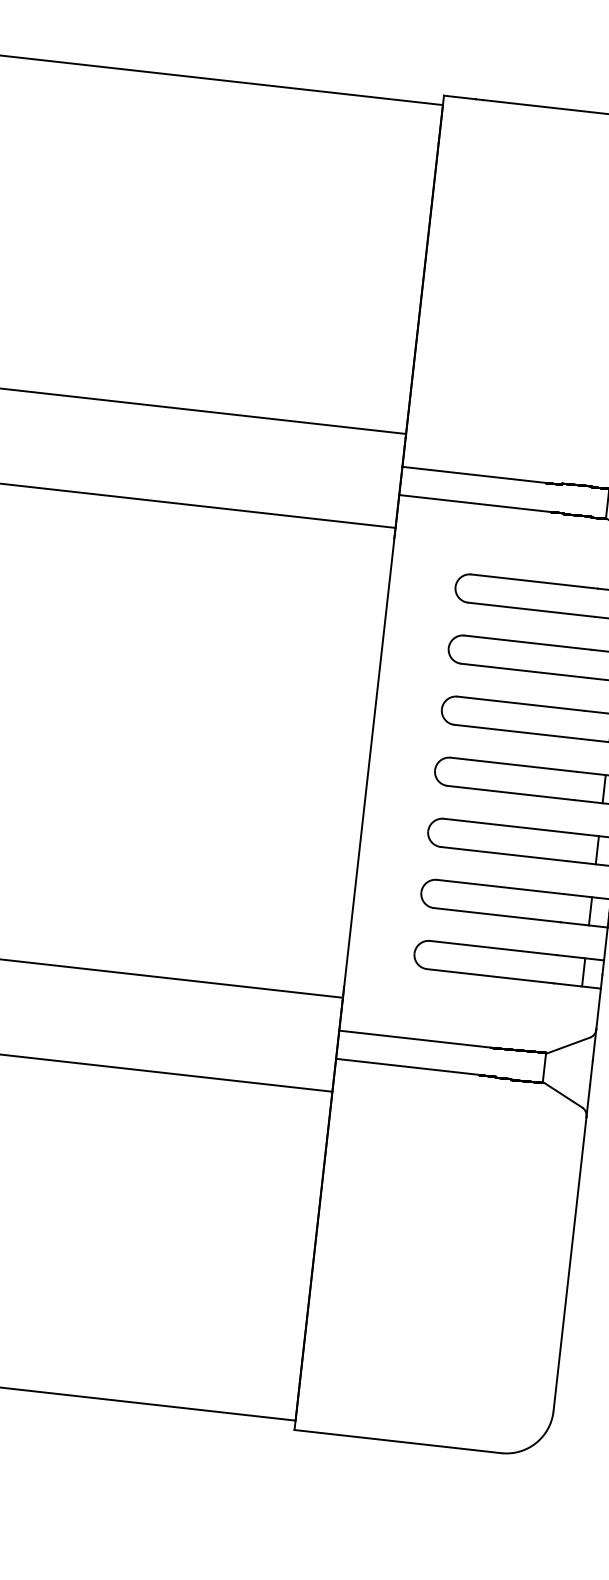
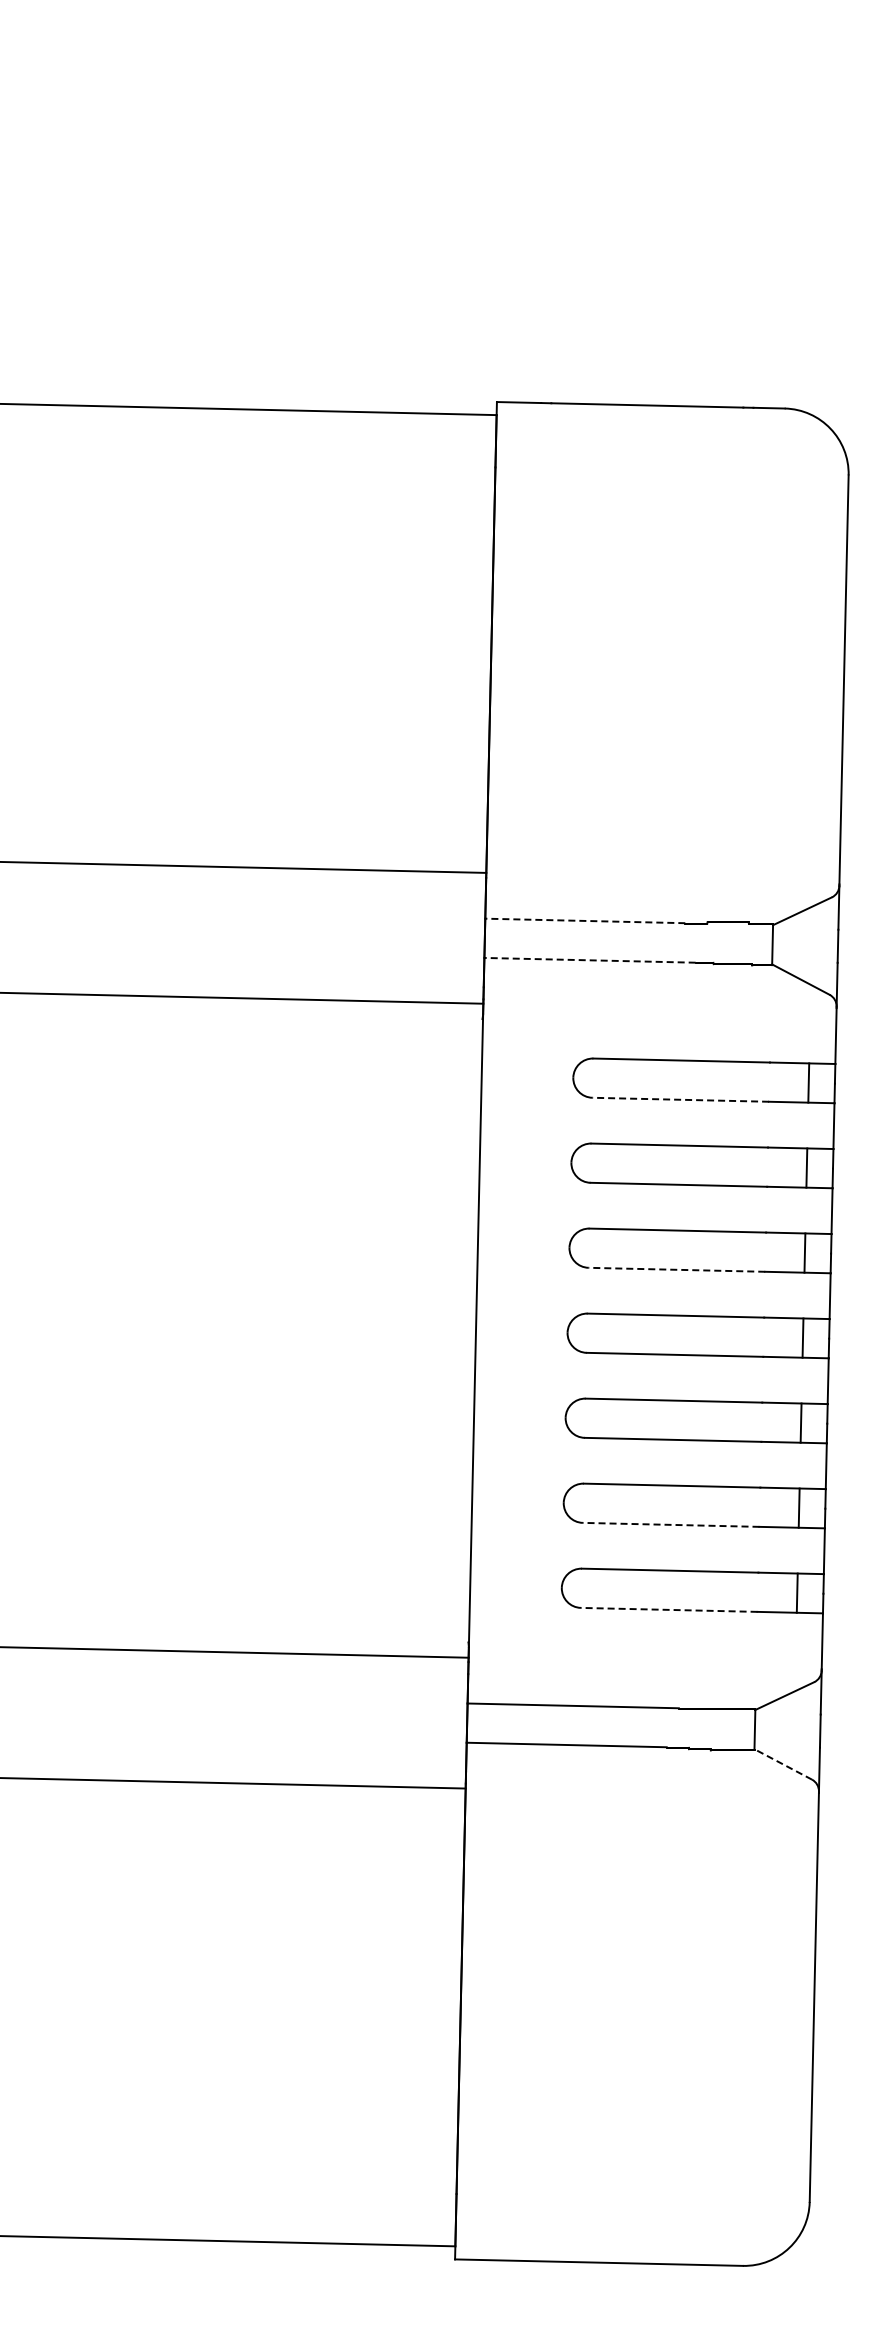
line: (473, 474) -> (584, 920), solid -> dashed
line: (475, 503) -> (590, 960), solid -> dashed
line: (531, 609) -> (680, 1099), solid -> dashed
line: (517, 731) -> (676, 1269), solid -> dashed
line: (496, 914) -> (670, 1524), solid -> dashed
line: (489, 975) -> (668, 1609), solid -> dashed
line: (562, 1094) -> (783, 1764), solid -> dashed

